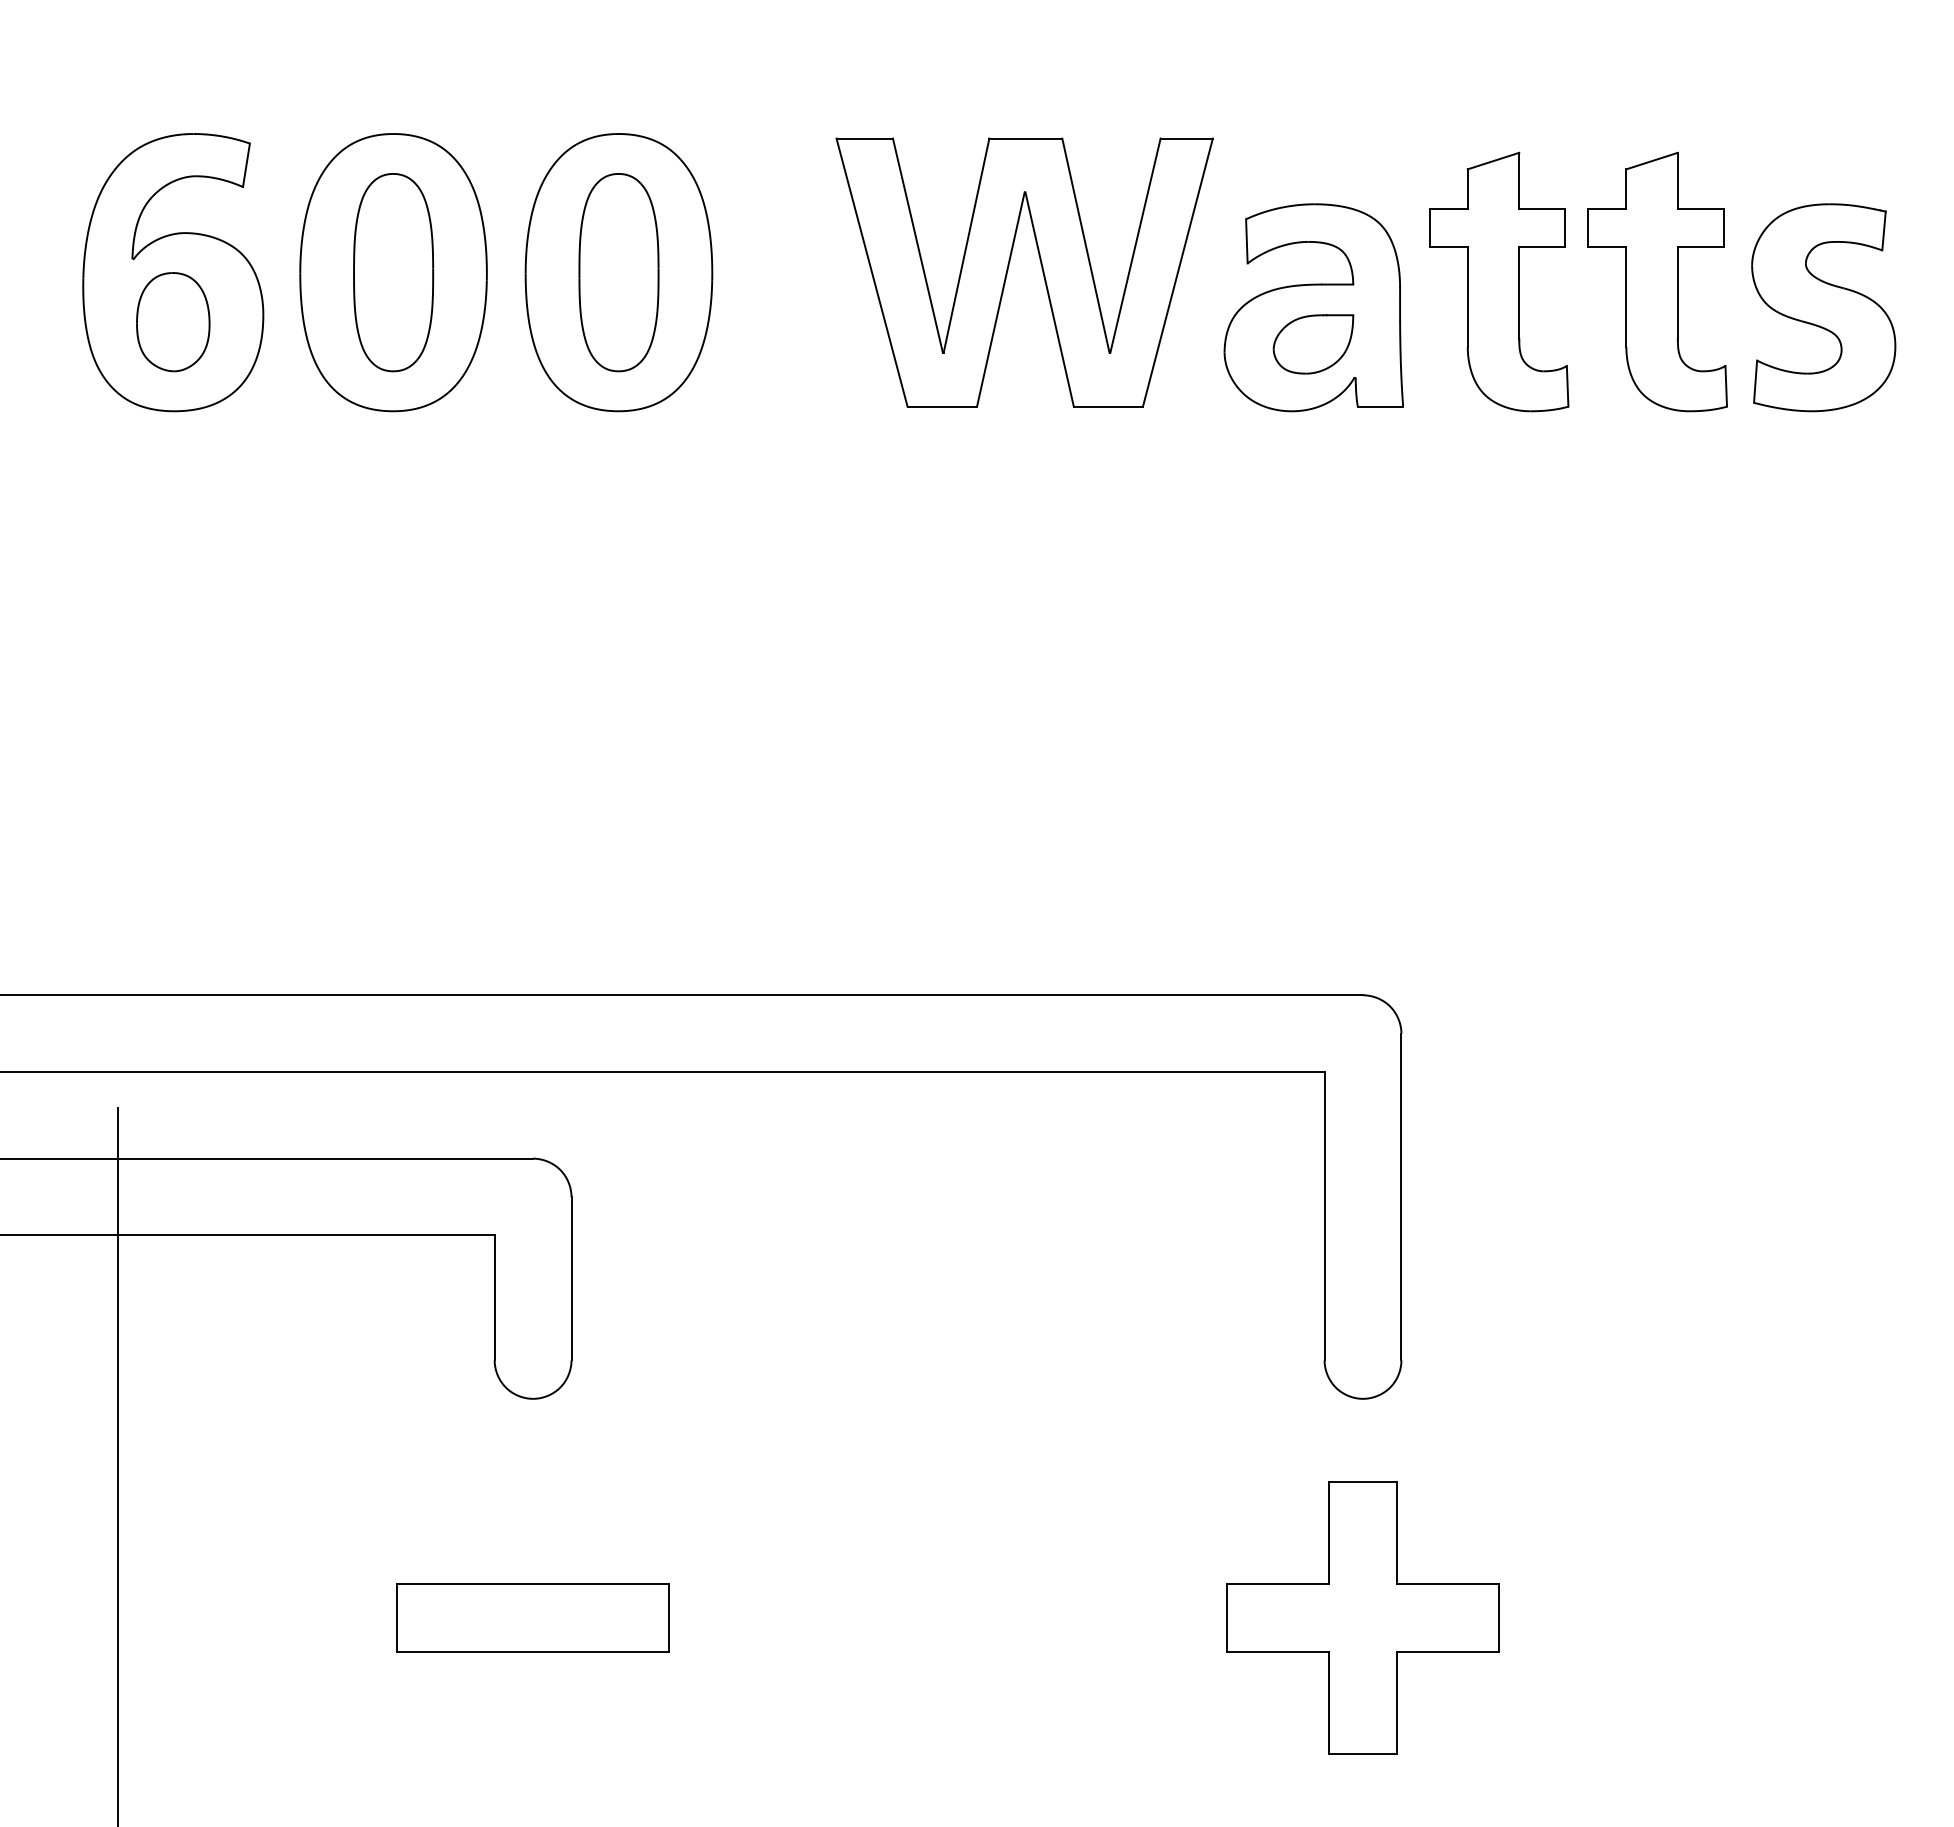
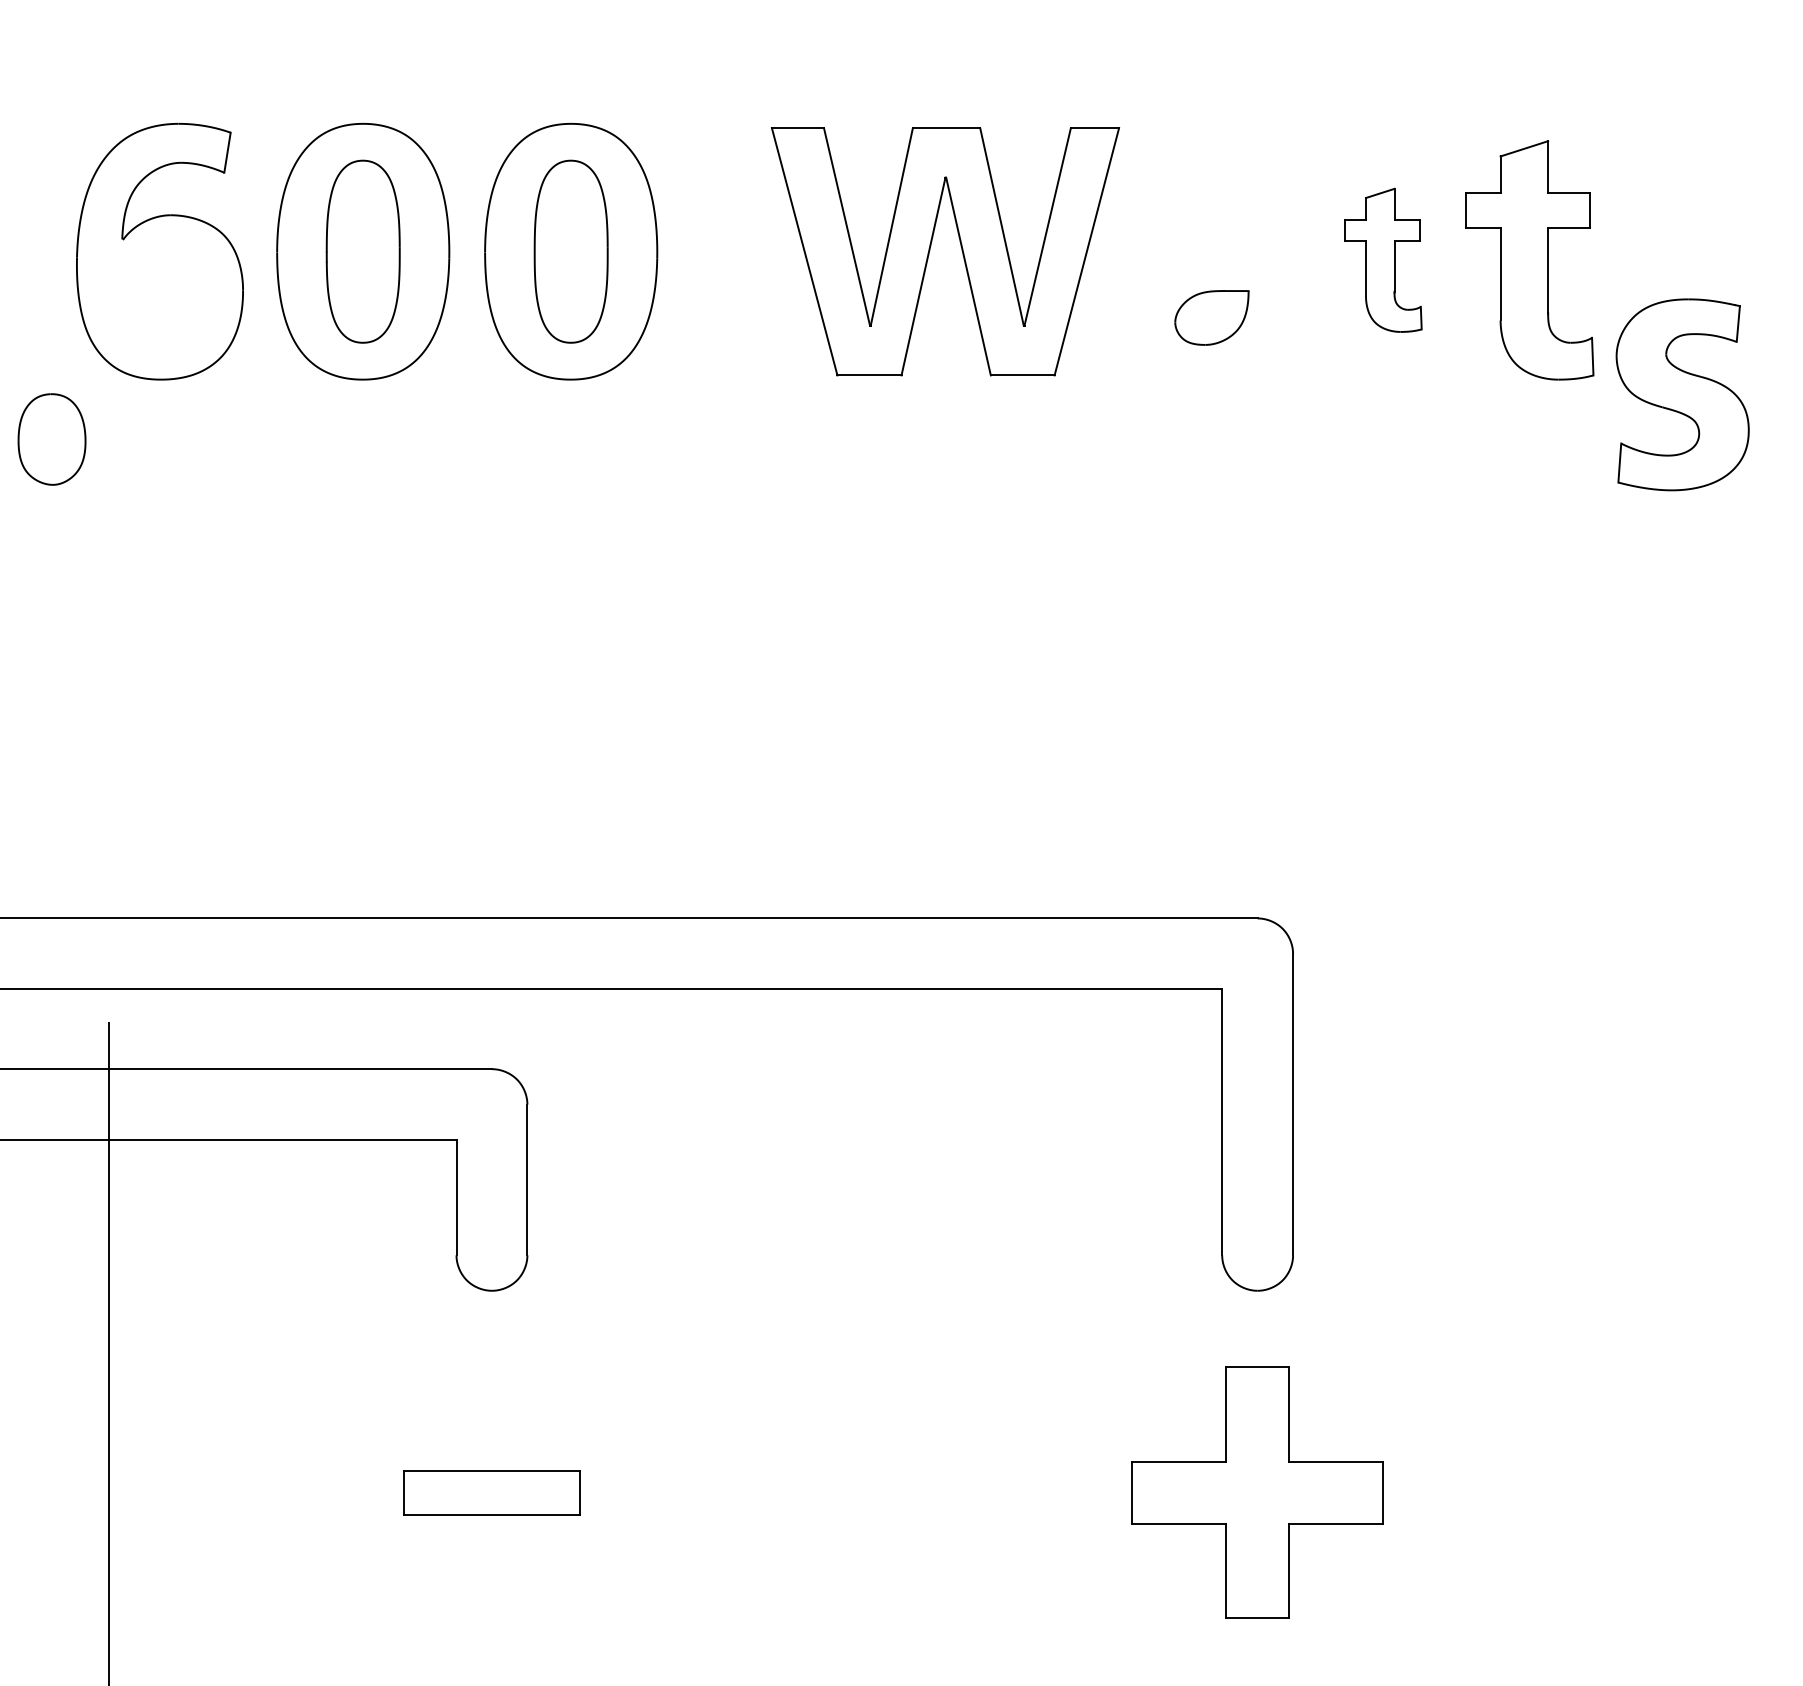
part: (1499, 281) -> (1383, 259), size x0.6
part: (1313, 307) -> (1211, 283), removed
part: (1823, 307) -> (1682, 394), moved
part: (173, 322) -> (52, 439), moved
part: (532, 1617) -> (491, 1492), size x0.7

